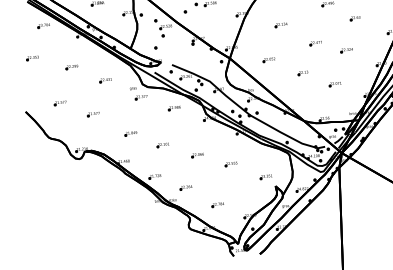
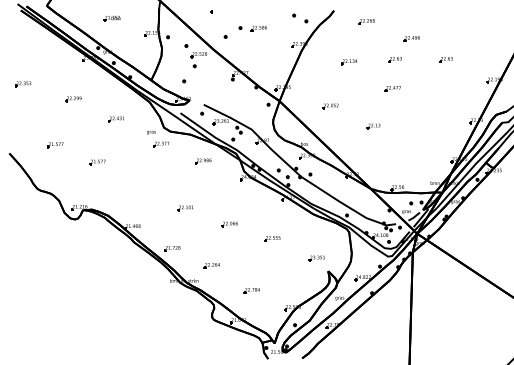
part: (315, 20) -> (394, 59), added
part: (43, 26) -> (40, 43), removed
part: (346, 50) -> (432, 100), removed
part: (335, 84) -> (414, 143), removed
part: (130, 133) -> (144, 190), removed

